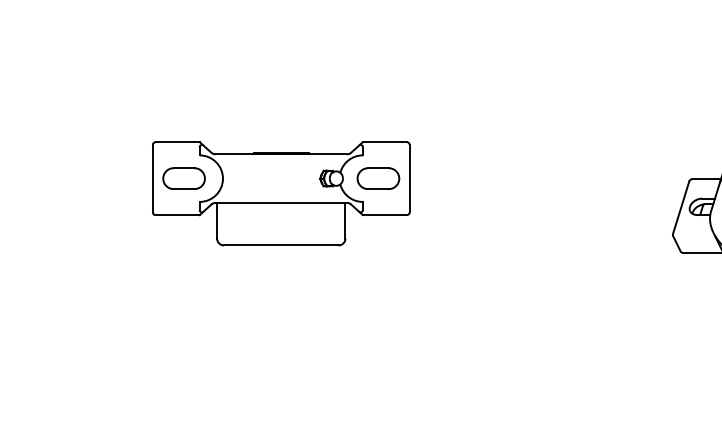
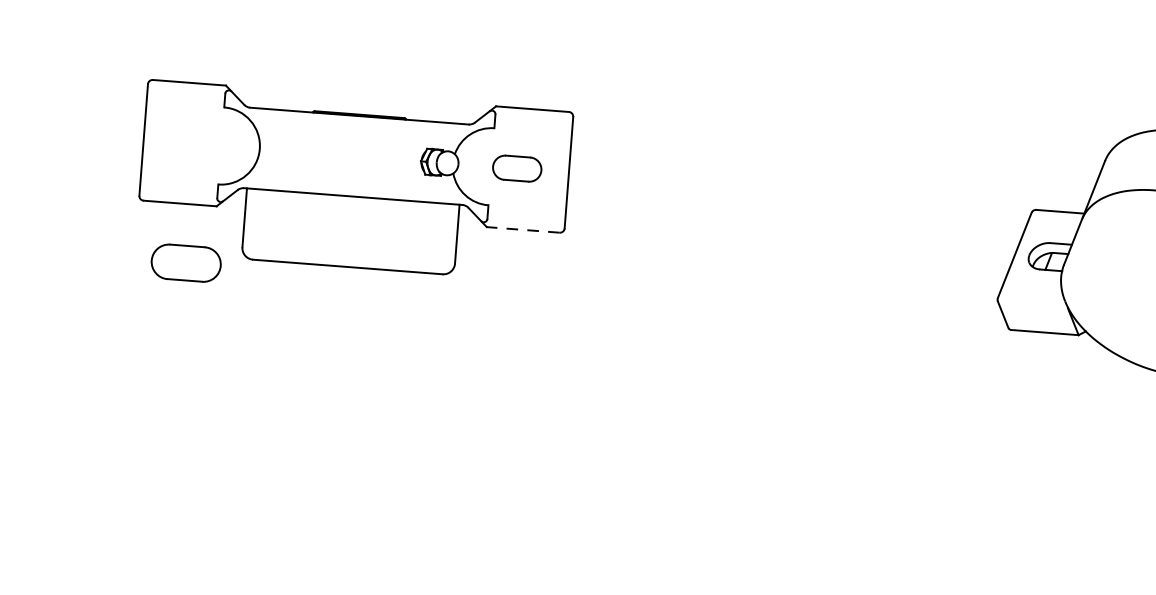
part: (183, 178) -> (185, 262), moved
part: (378, 178) -> (517, 168), size x0.7
line: (384, 215) -> (522, 230), solid -> dashed

